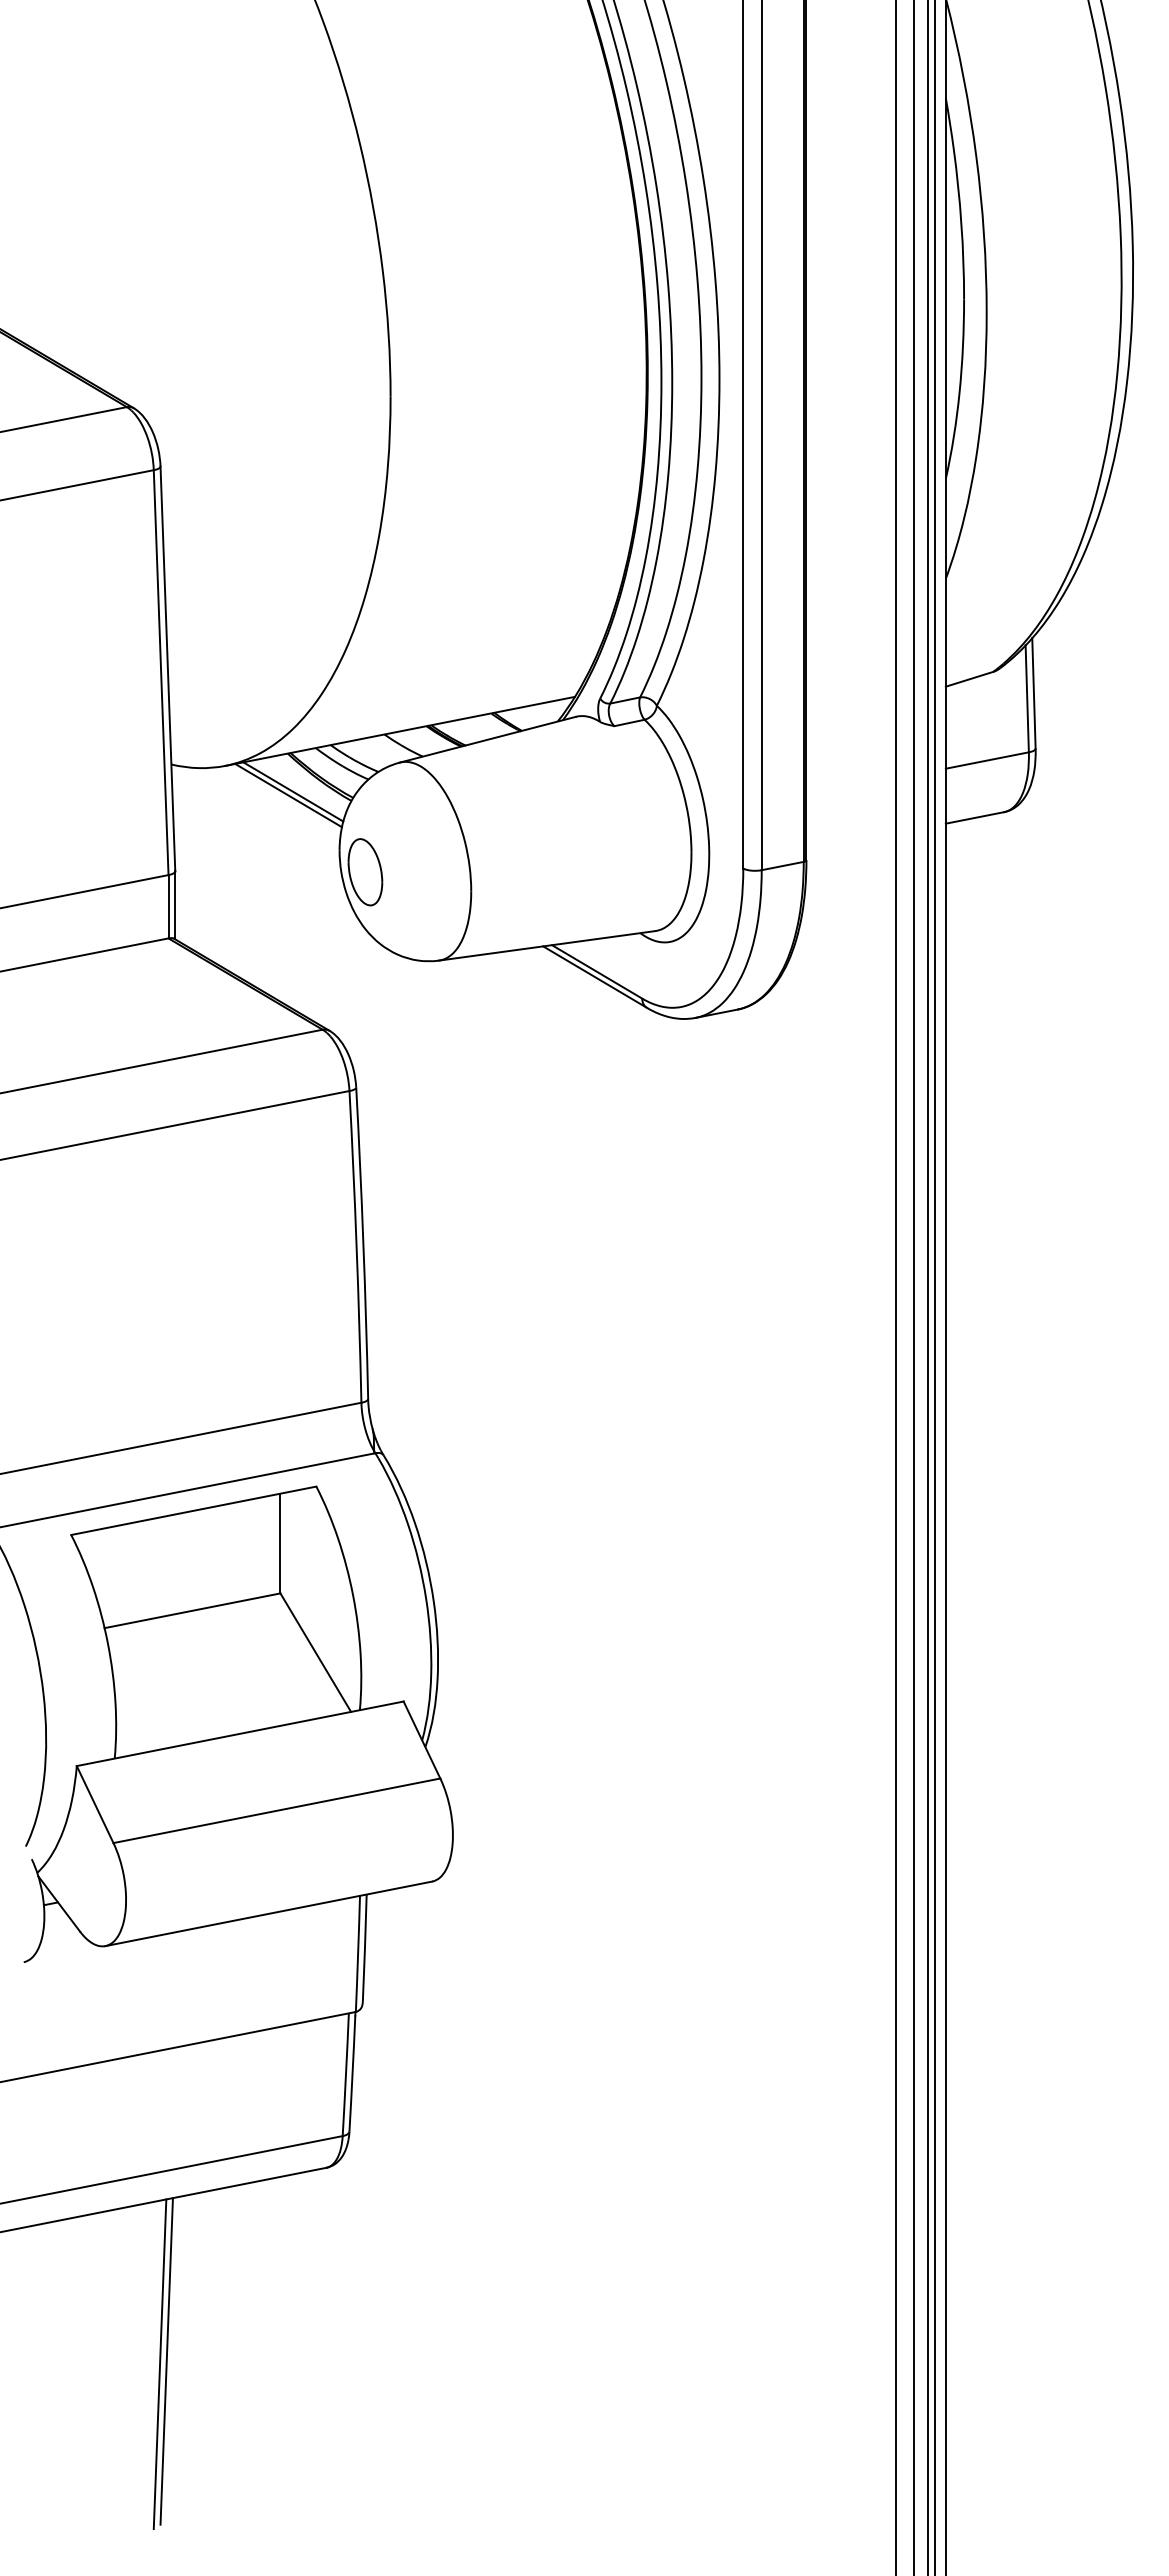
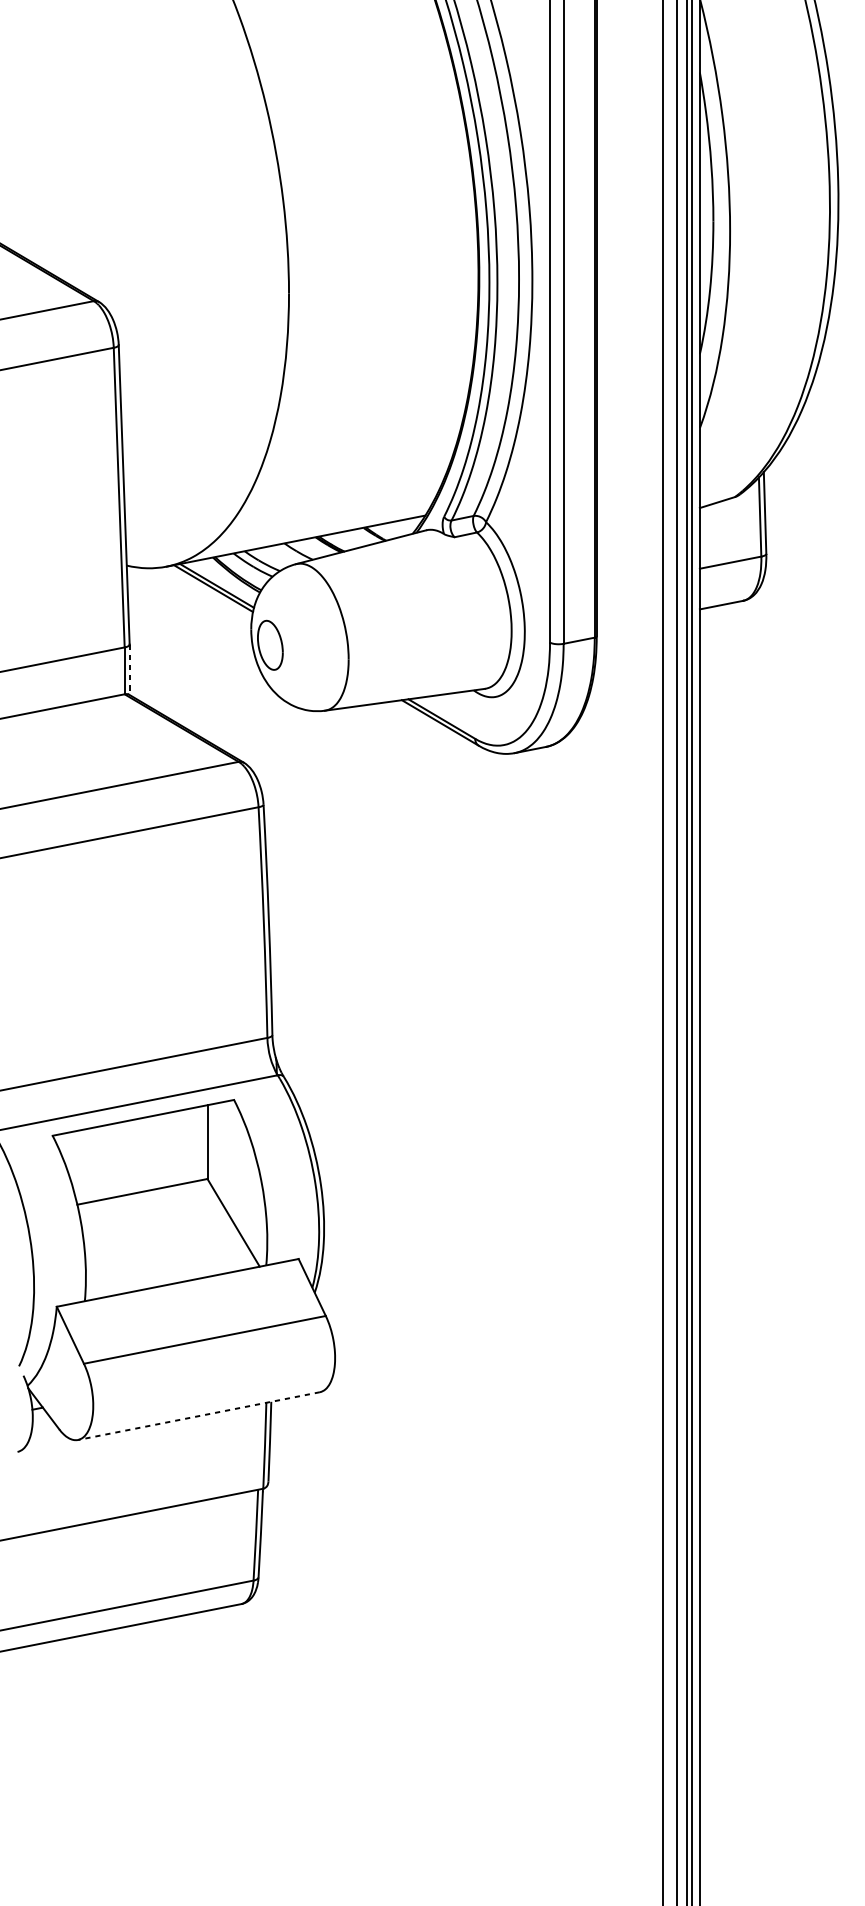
line: (175, 905) -> (129, 669), solid -> dashed
line: (268, 1913) -> (198, 1415), solid -> dashed
line: (166, 2361) -> (123, 1747), removed
line: (159, 2364) -> (118, 1749), removed

